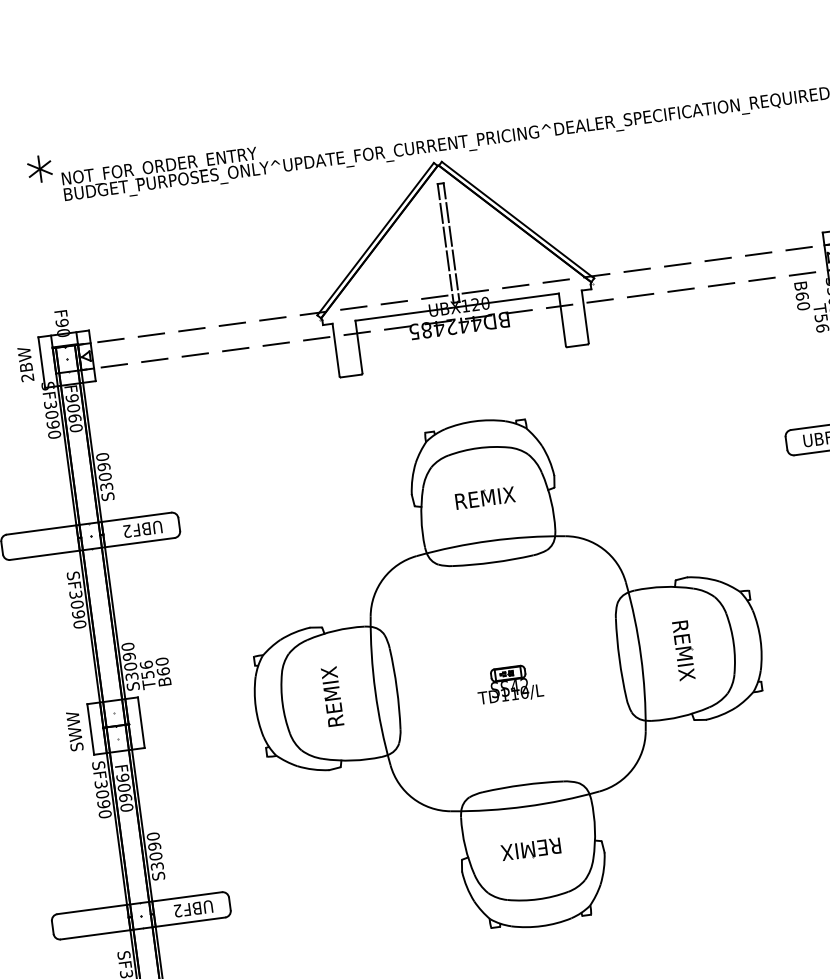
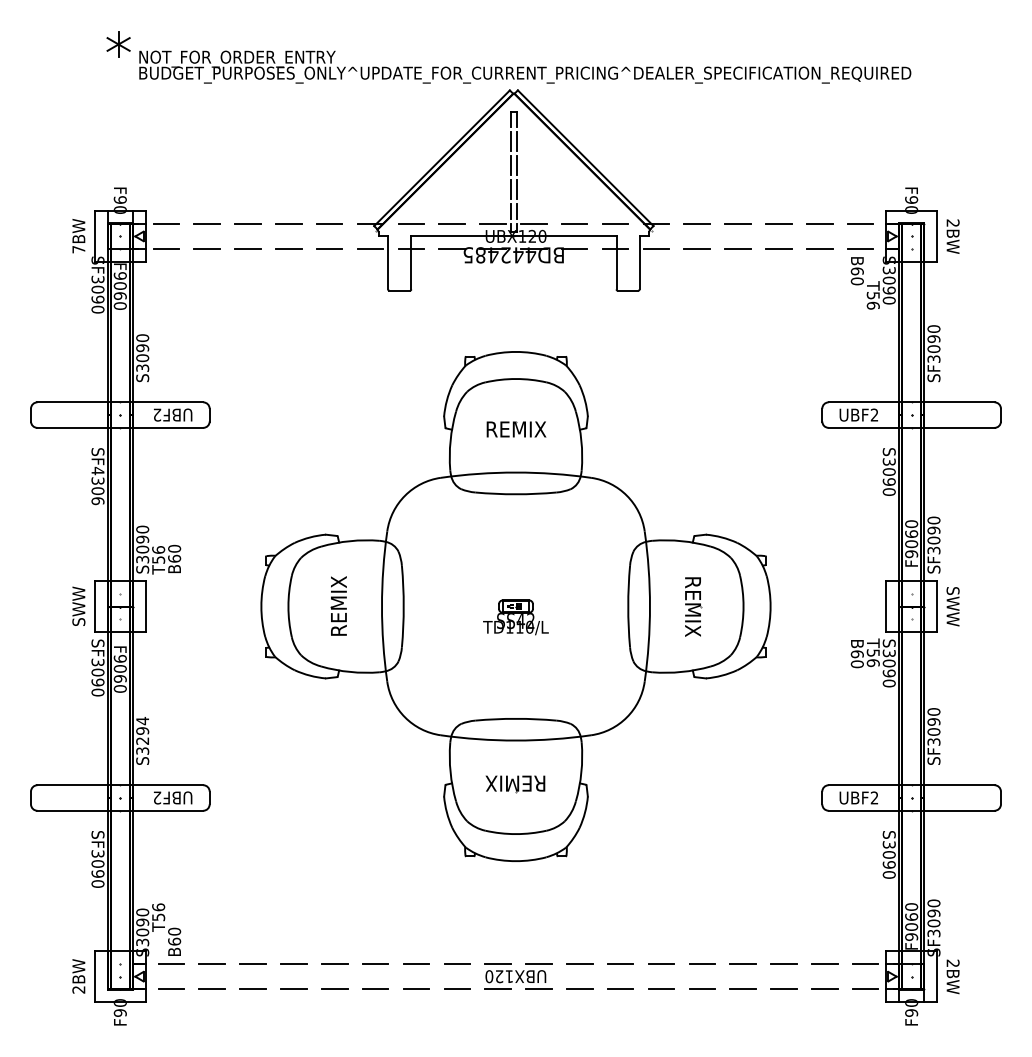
text: (27, 377) -> (78, 249), 2BW -> 7BW
text: (77, 609) -> (97, 485), SF3090 -> SF4306
text: (154, 846) -> (142, 730), S3090 -> S3294

